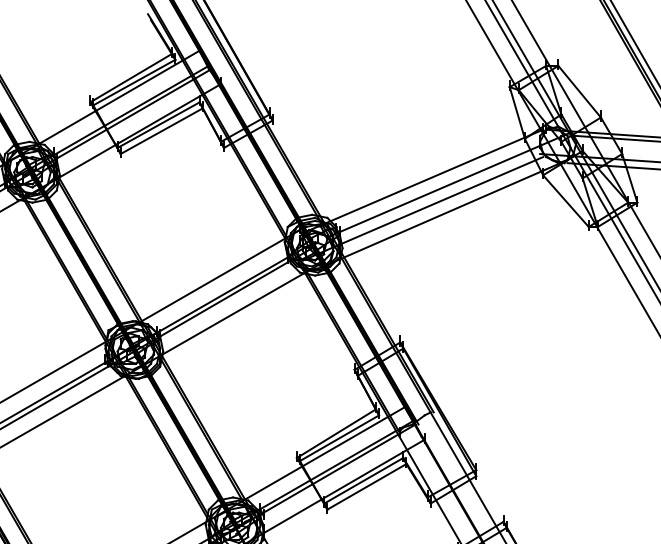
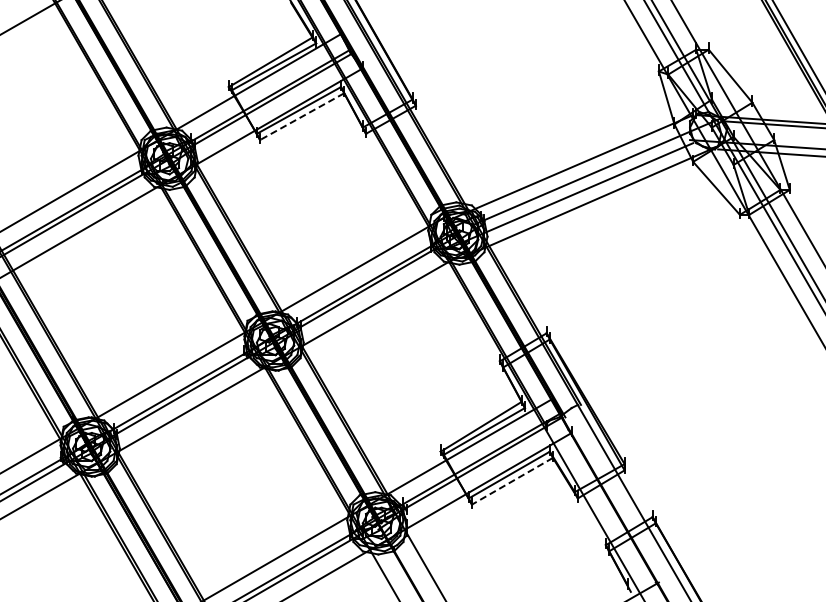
line: (161, 131) -> (301, 116), solid -> dashed
line: (366, 487) -> (512, 481), solid -> dashed

